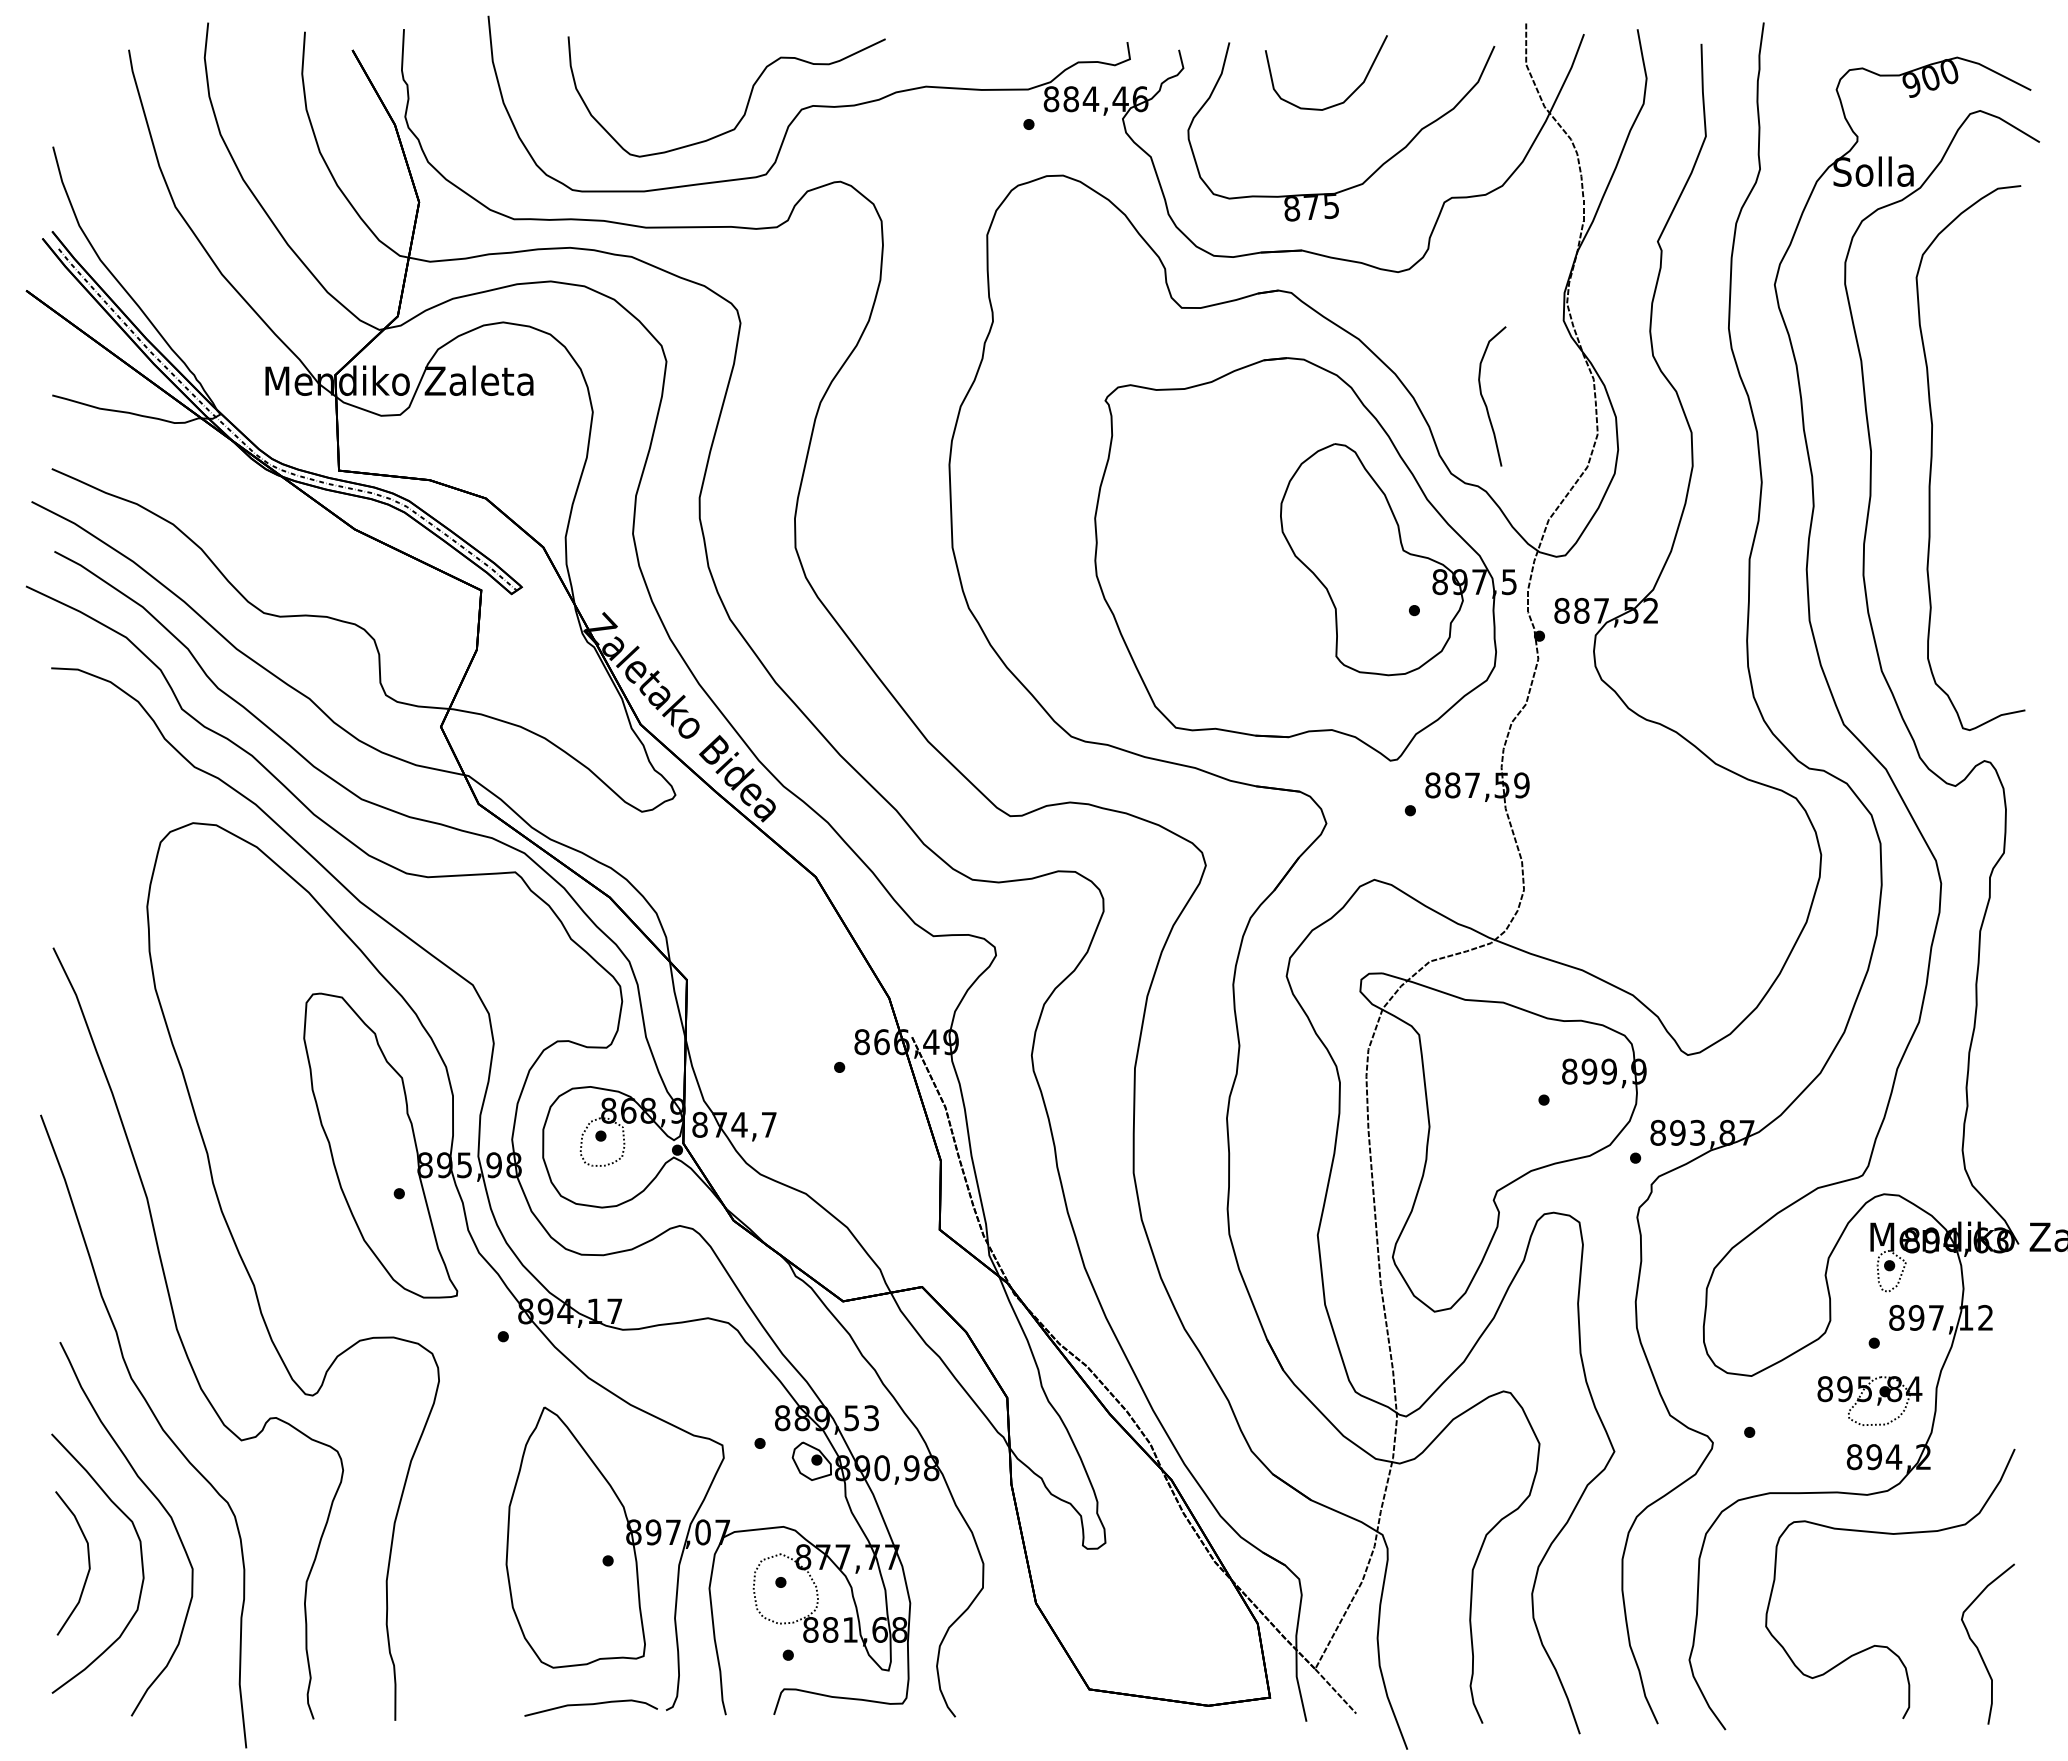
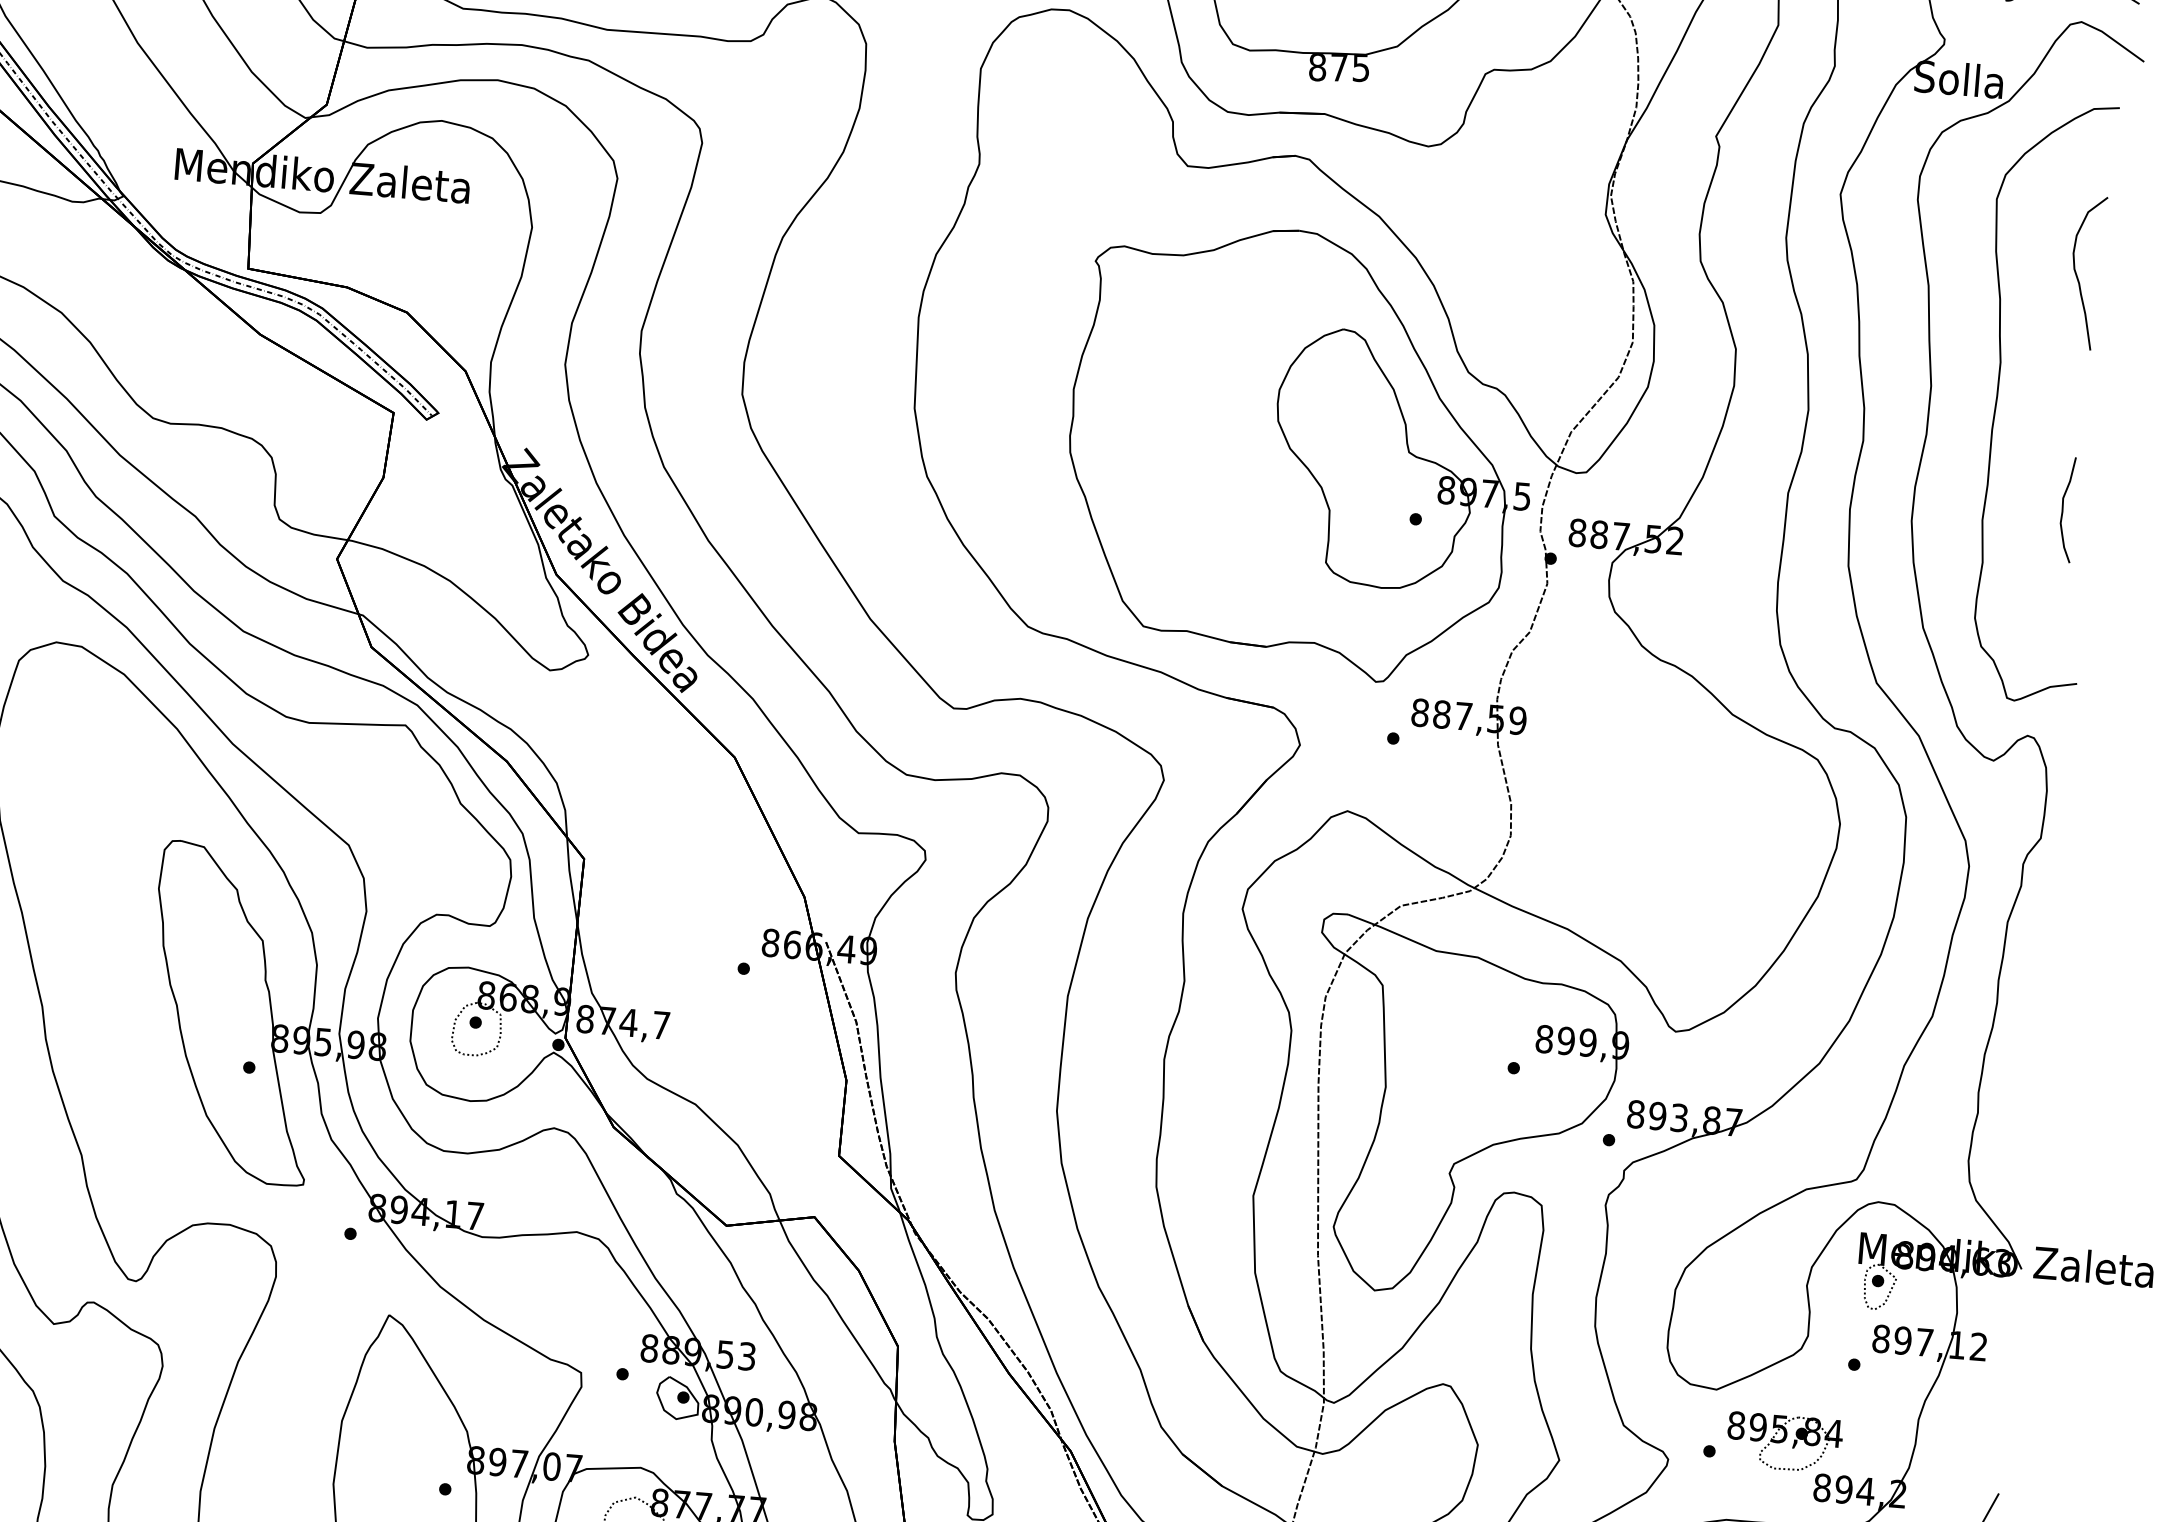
curve: (1484, 399) -> (2077, 275), moved
curve: (2000, 553) -> (2063, 509), added
part: (1869, 1400) -> (1784, 1442), moved

